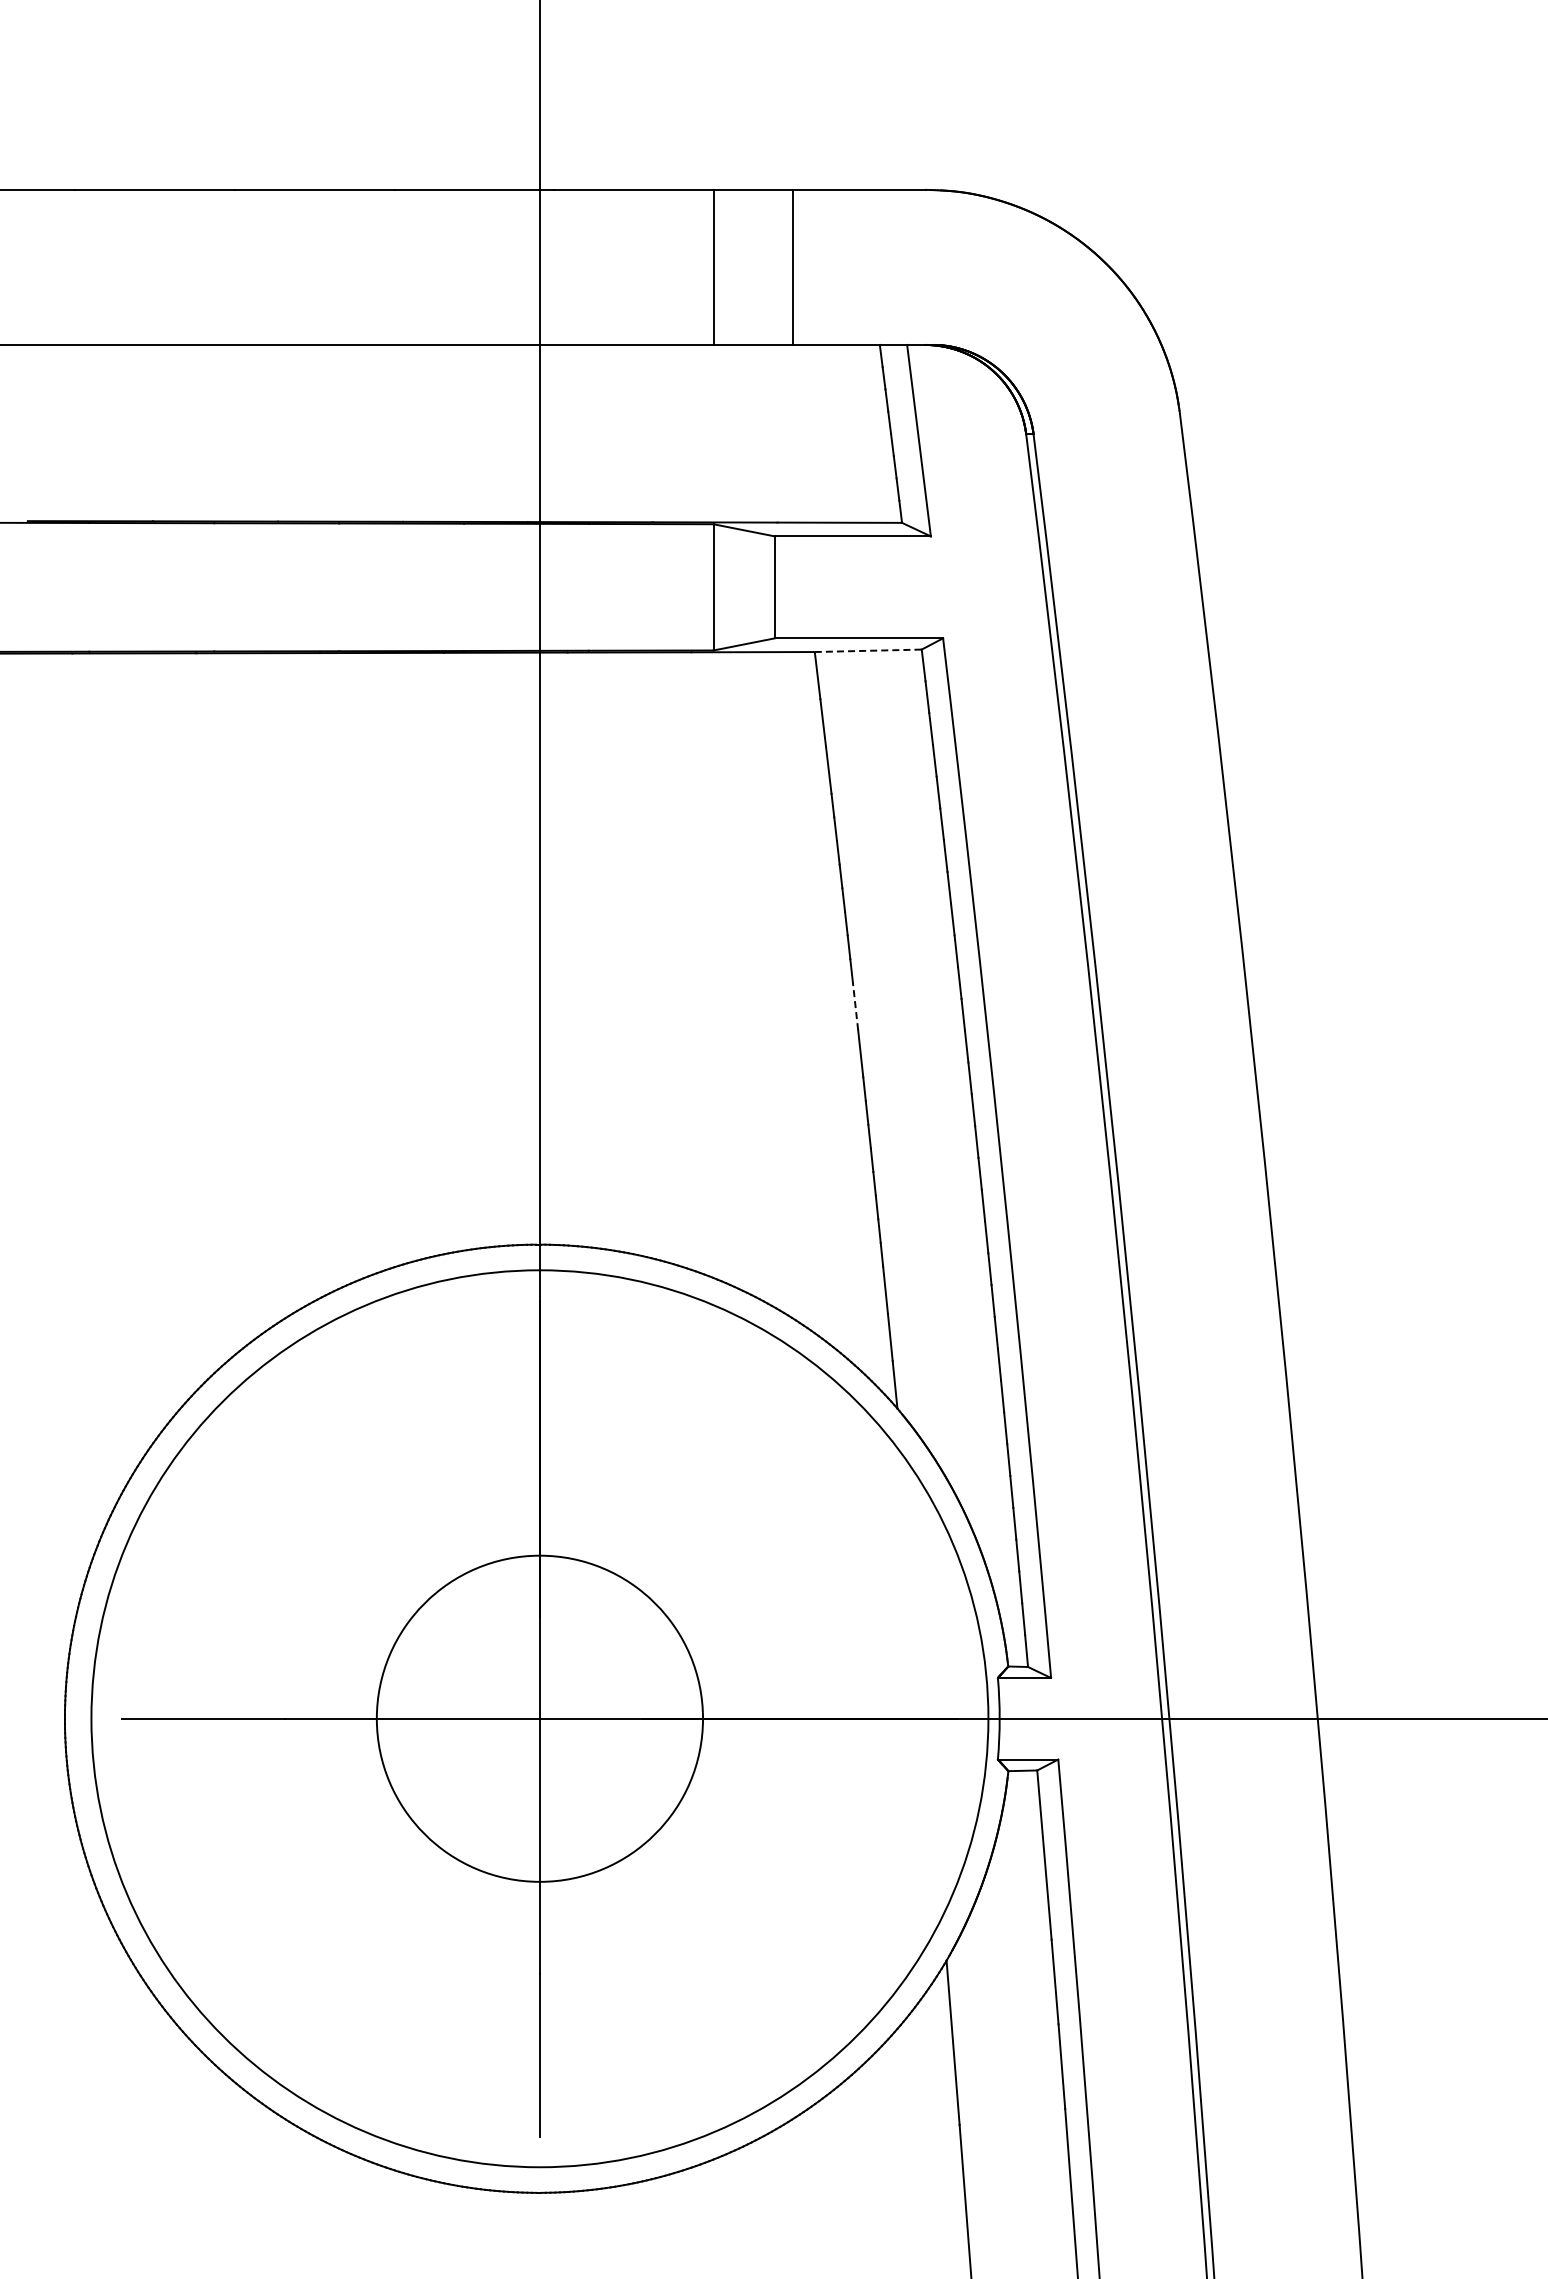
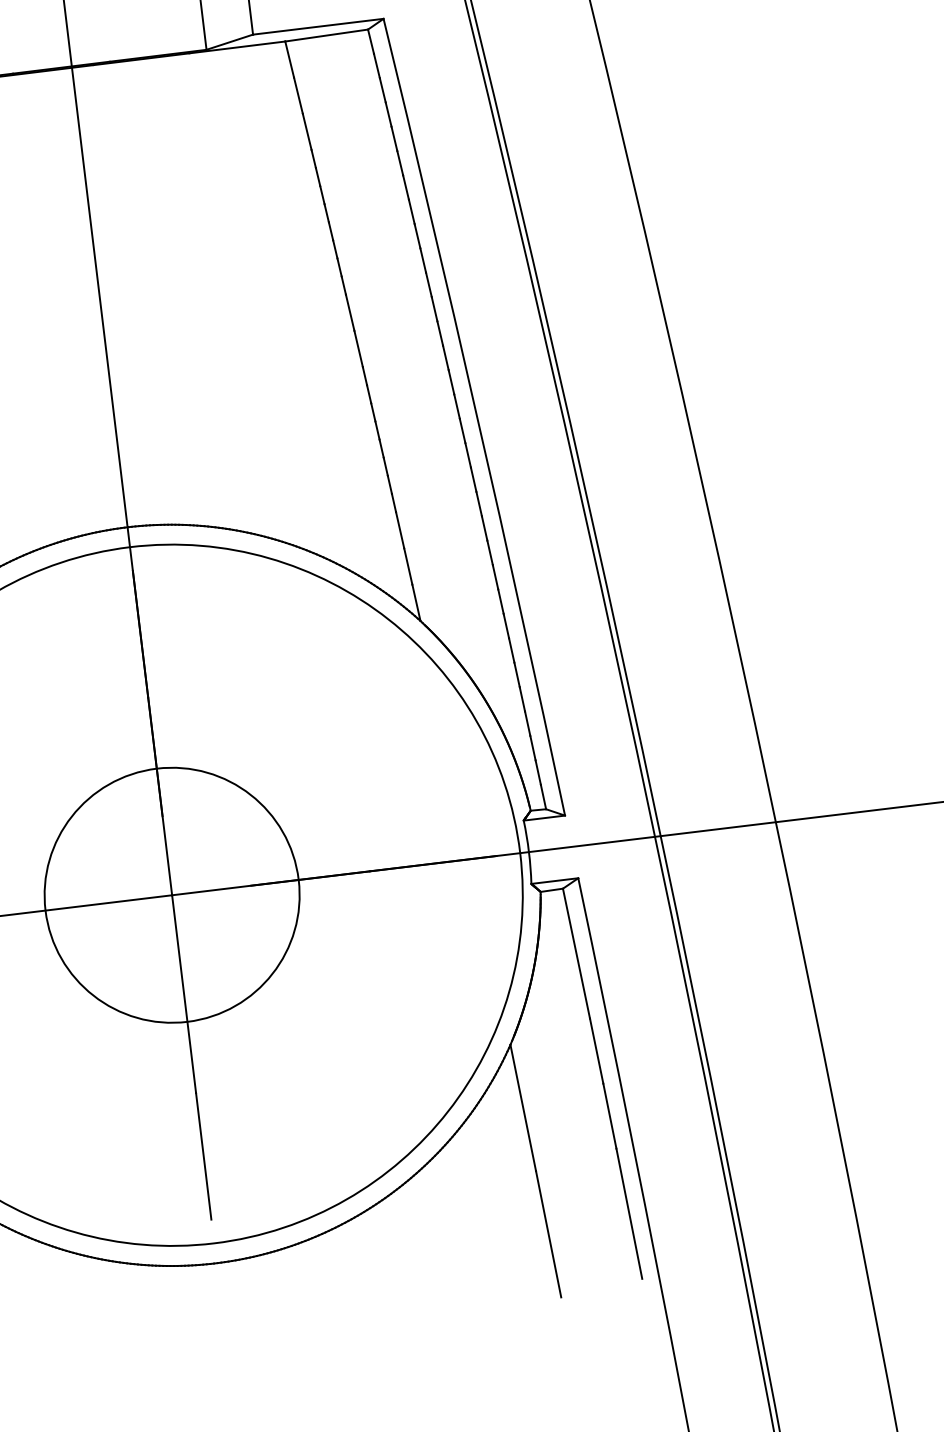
line: (868, 650) -> (326, 35), dashed -> solid
line: (855, 1006) -> (350, 312), dashed -> solid

